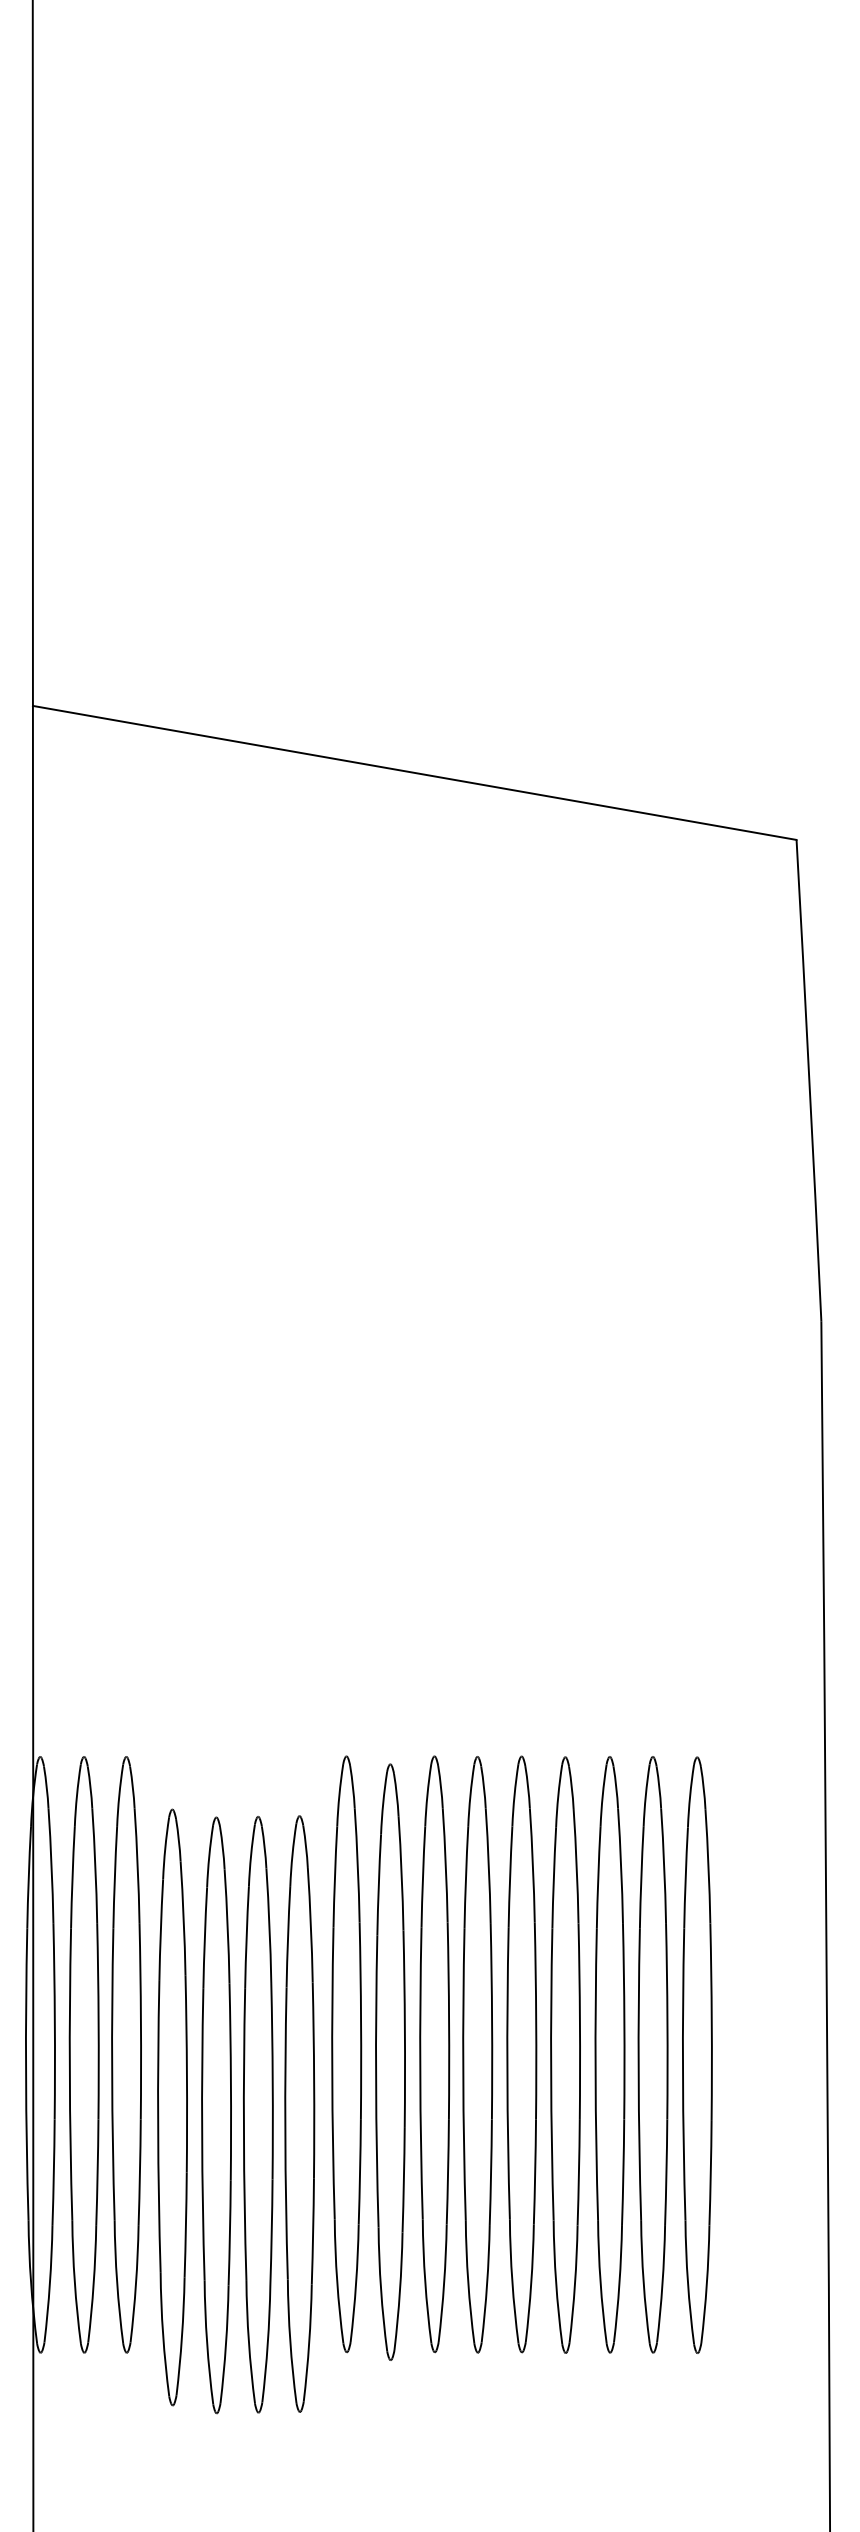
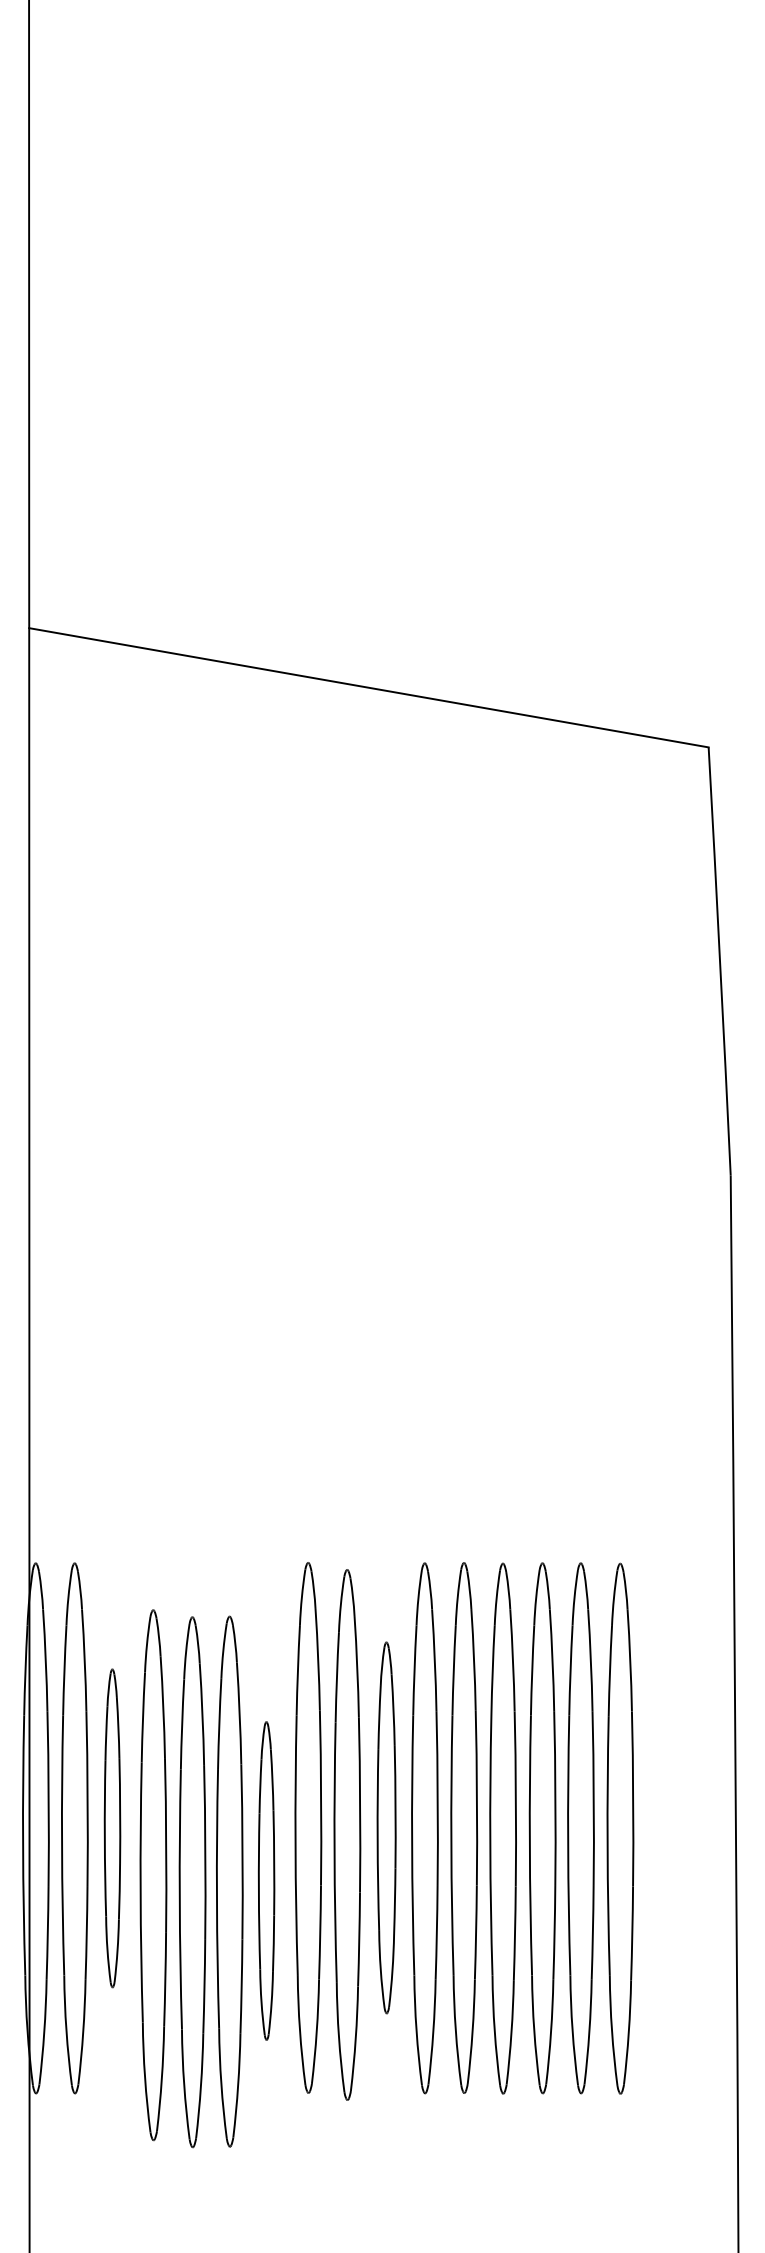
part: (434, 2053) -> (386, 1827), size x0.7
part: (126, 2054) -> (112, 1828), size x0.6
part: (299, 2113) -> (266, 1880), size x0.6

